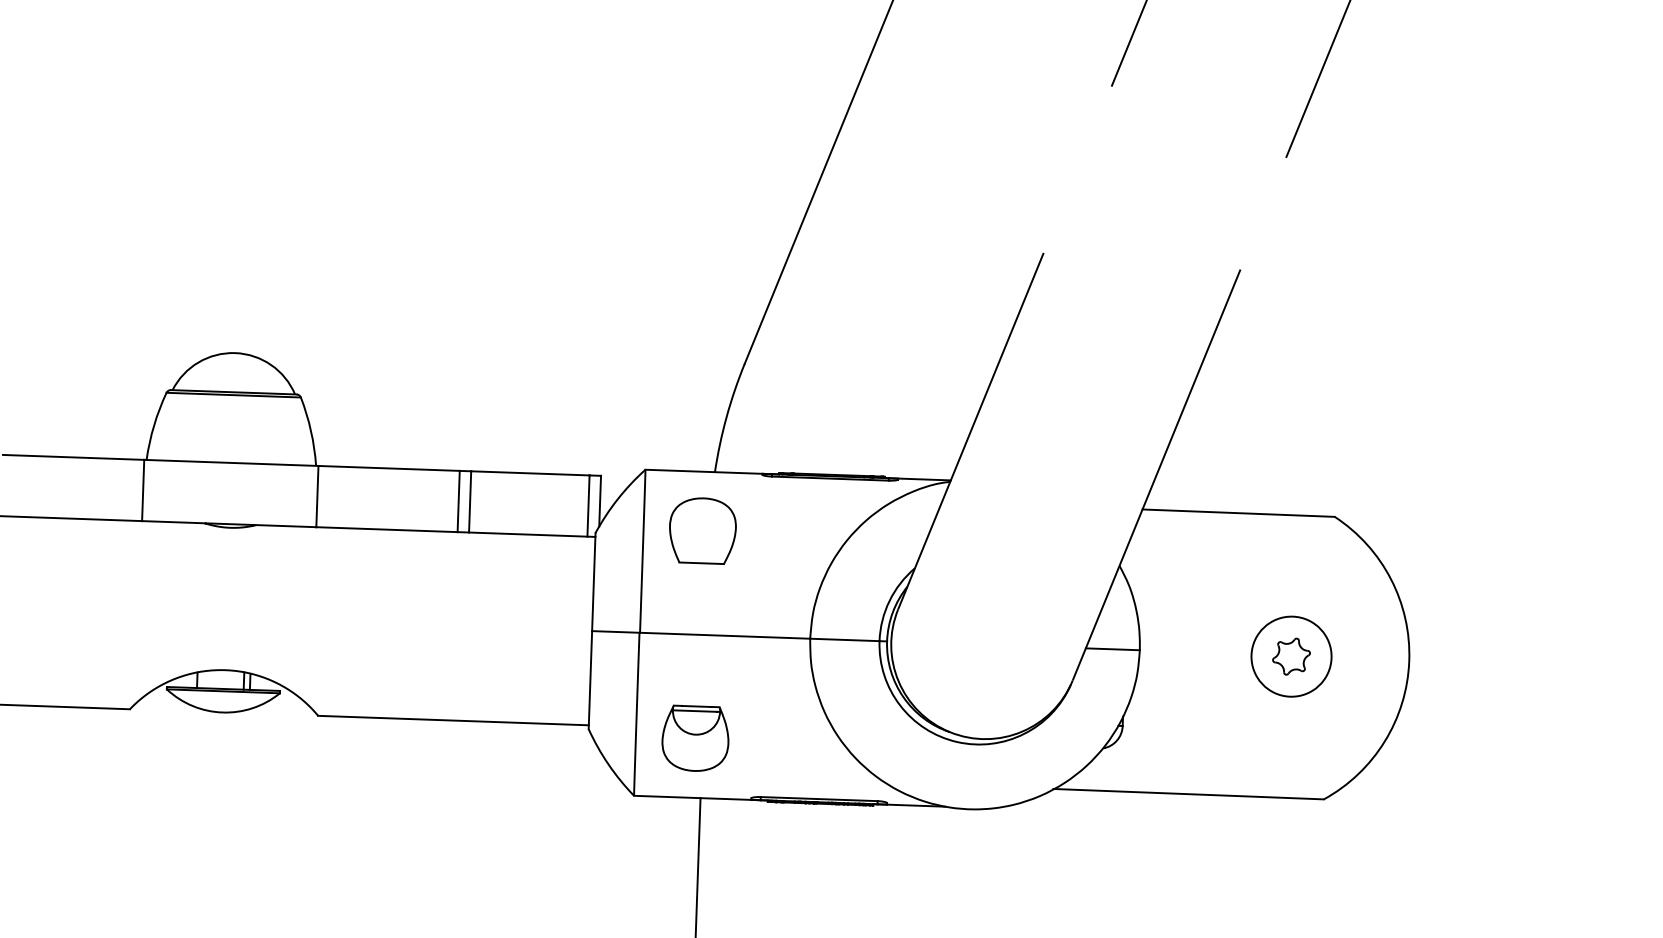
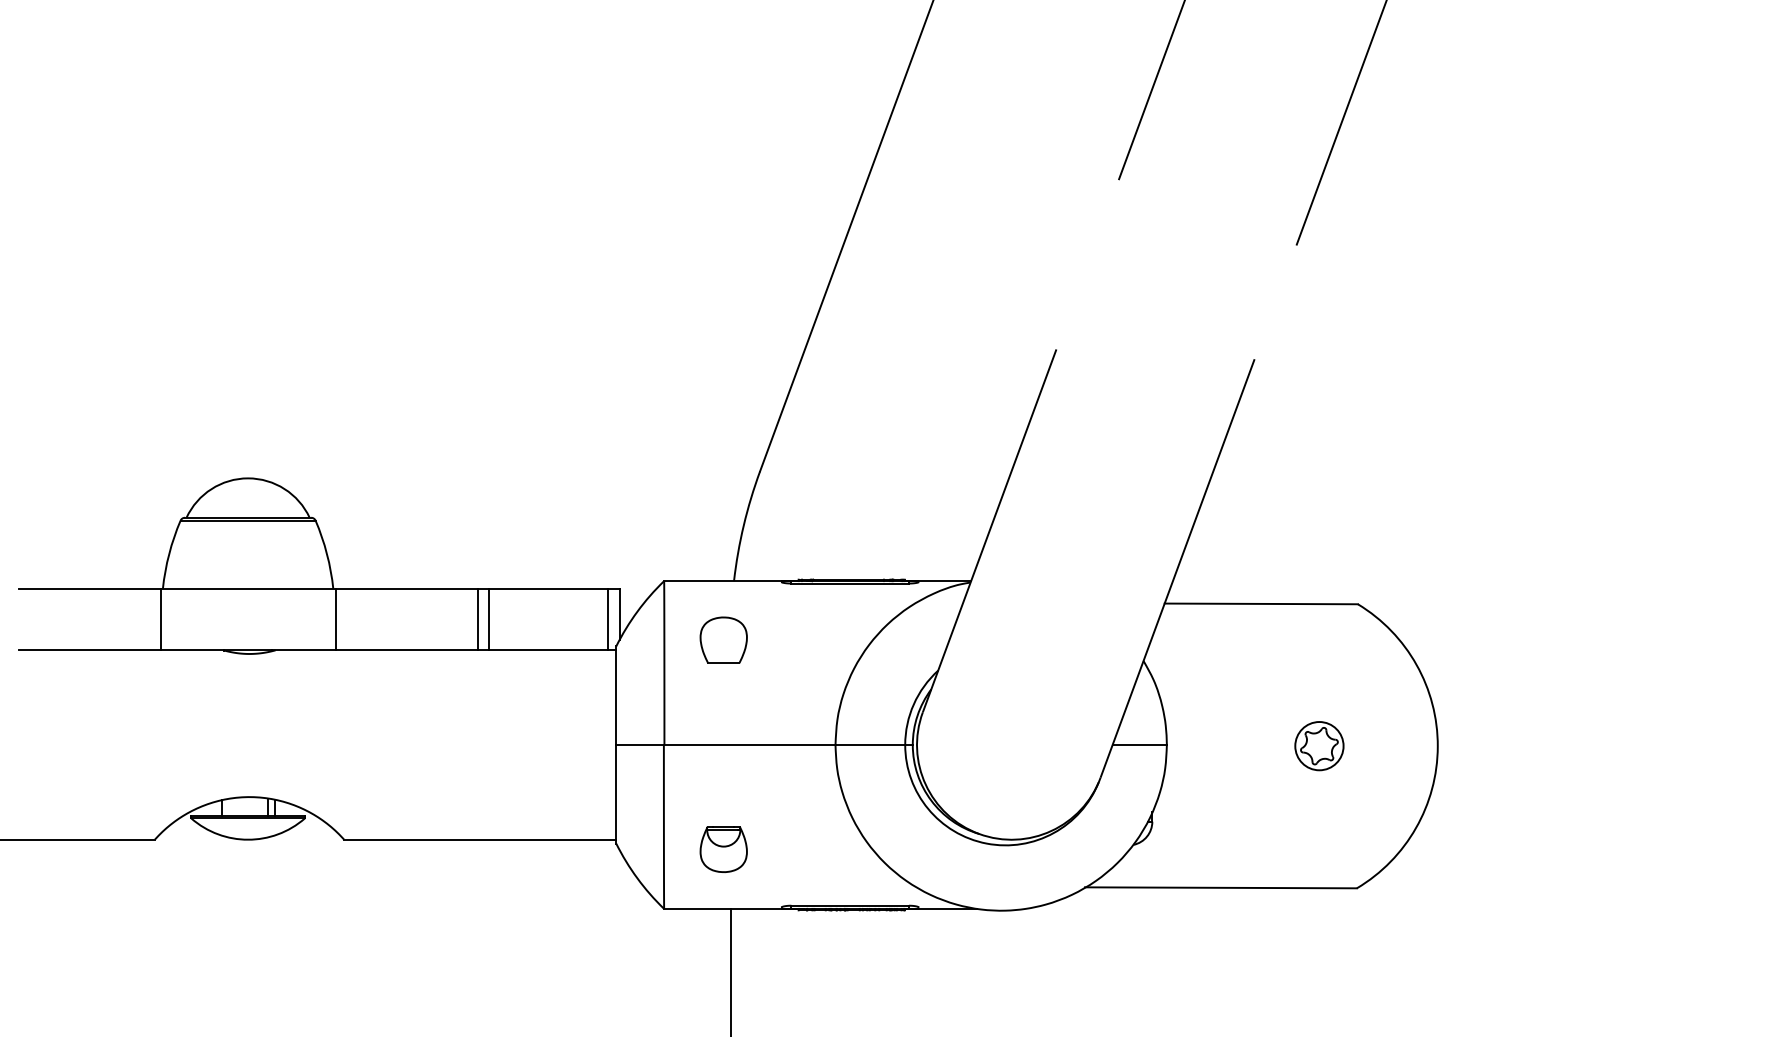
part: (702, 529) -> (723, 639), size x0.7
circle: (1291, 656) -> (1319, 745), size x0.6
part: (695, 738) -> (723, 849), size x0.7

